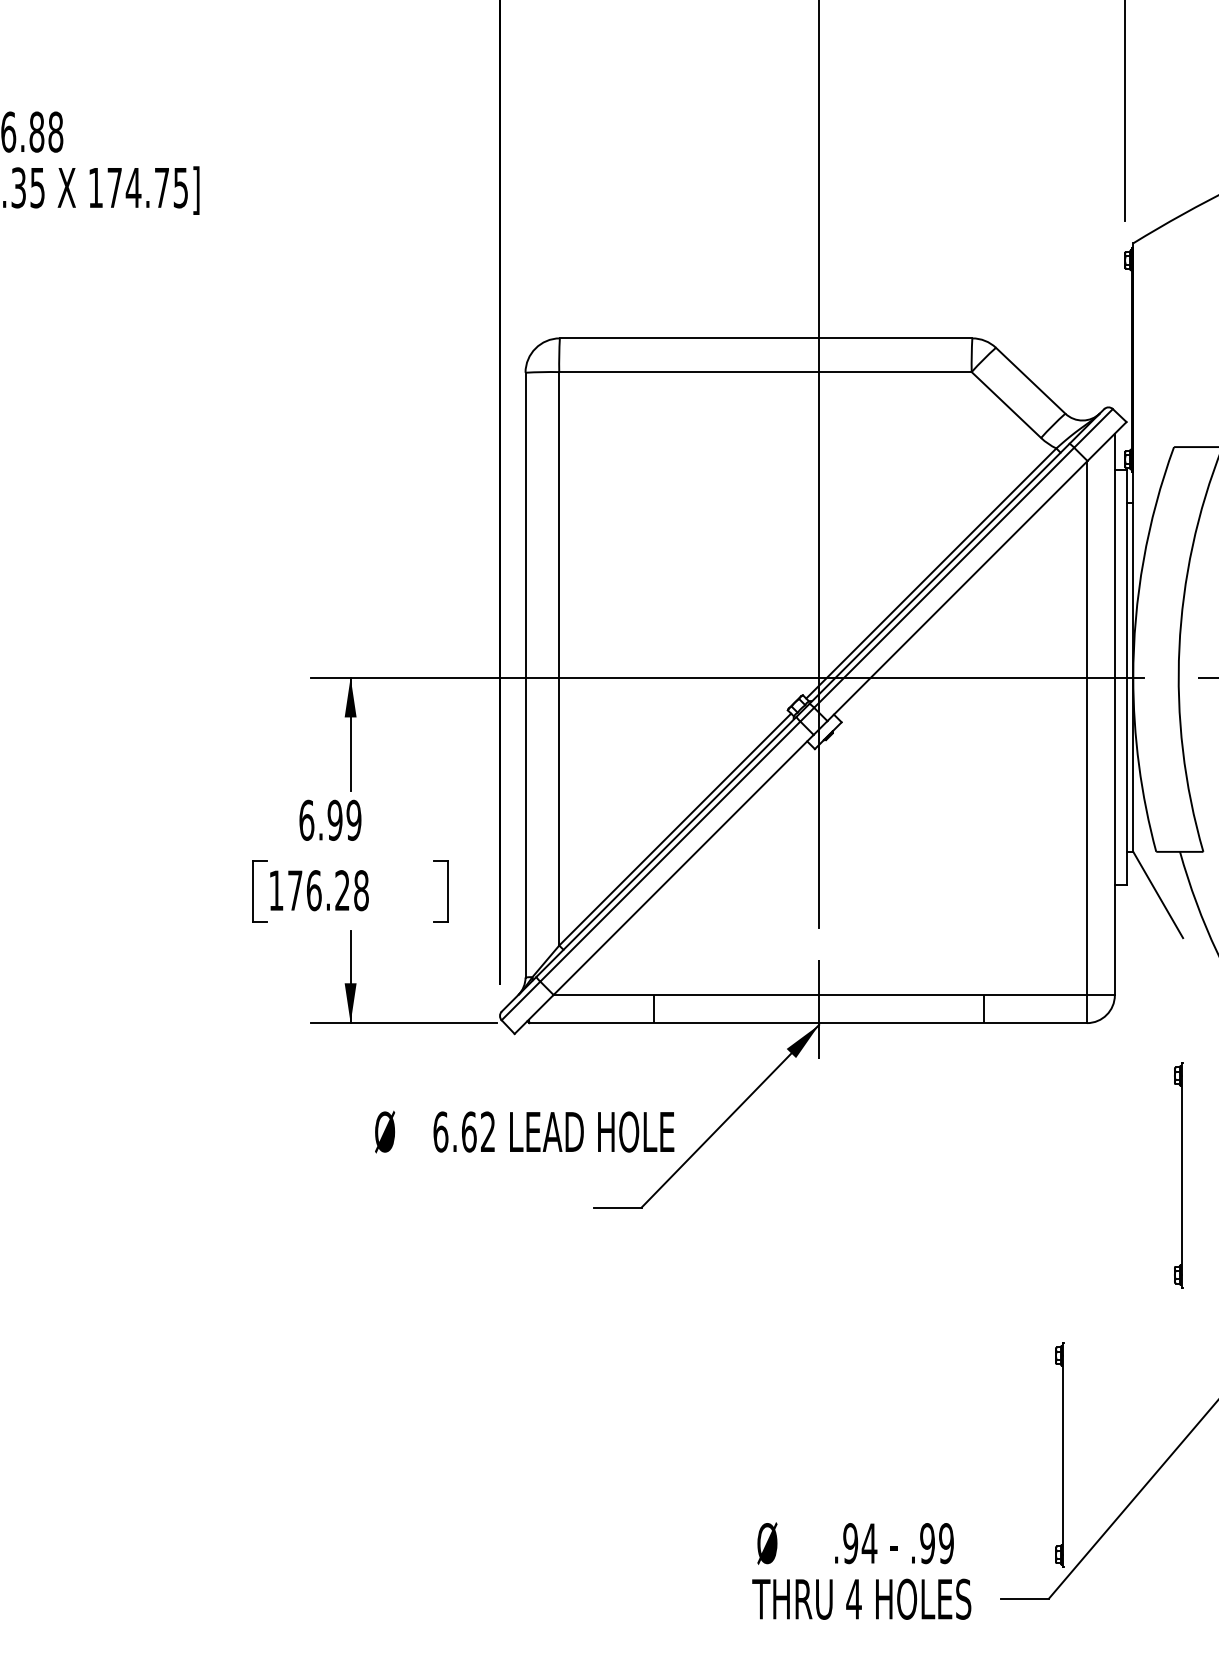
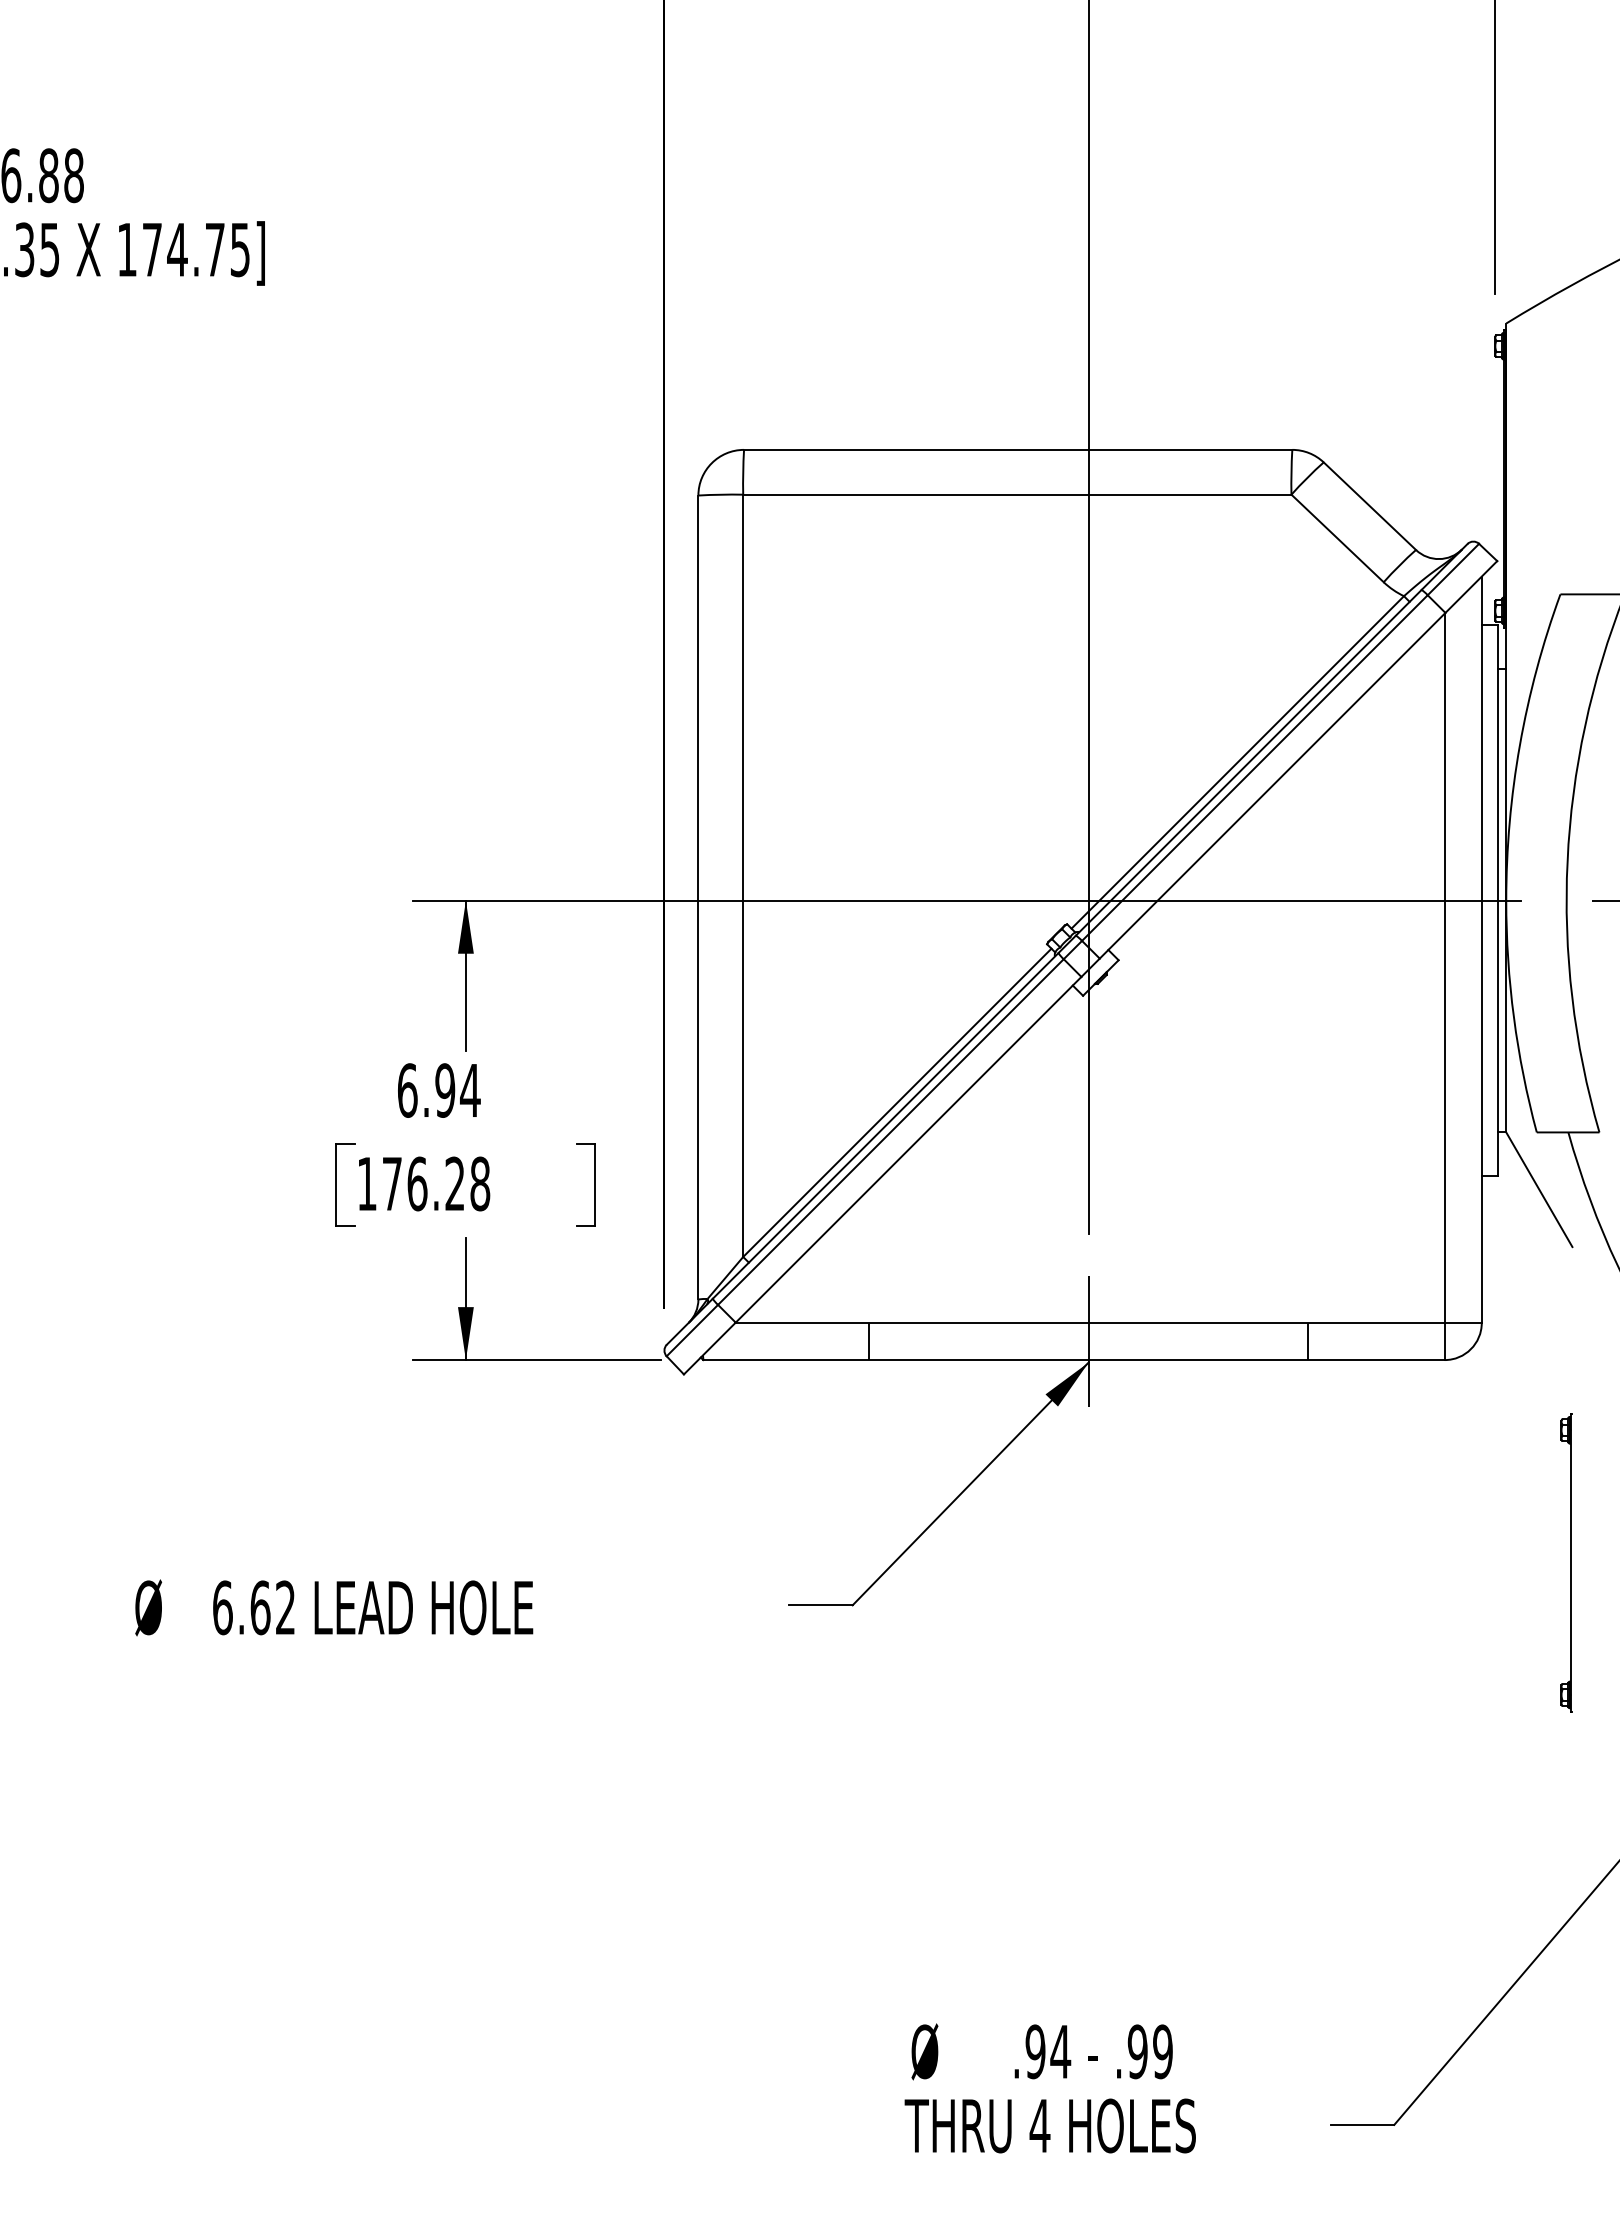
text: (353, 820) -> (469, 1090), 6.99 -> 6.94
text: (524, 1131) -> (334, 1607), moved
part: (1059, 1455) -> (1408, 1934), removed
text: (861, 1571) -> (1049, 2088), moved

